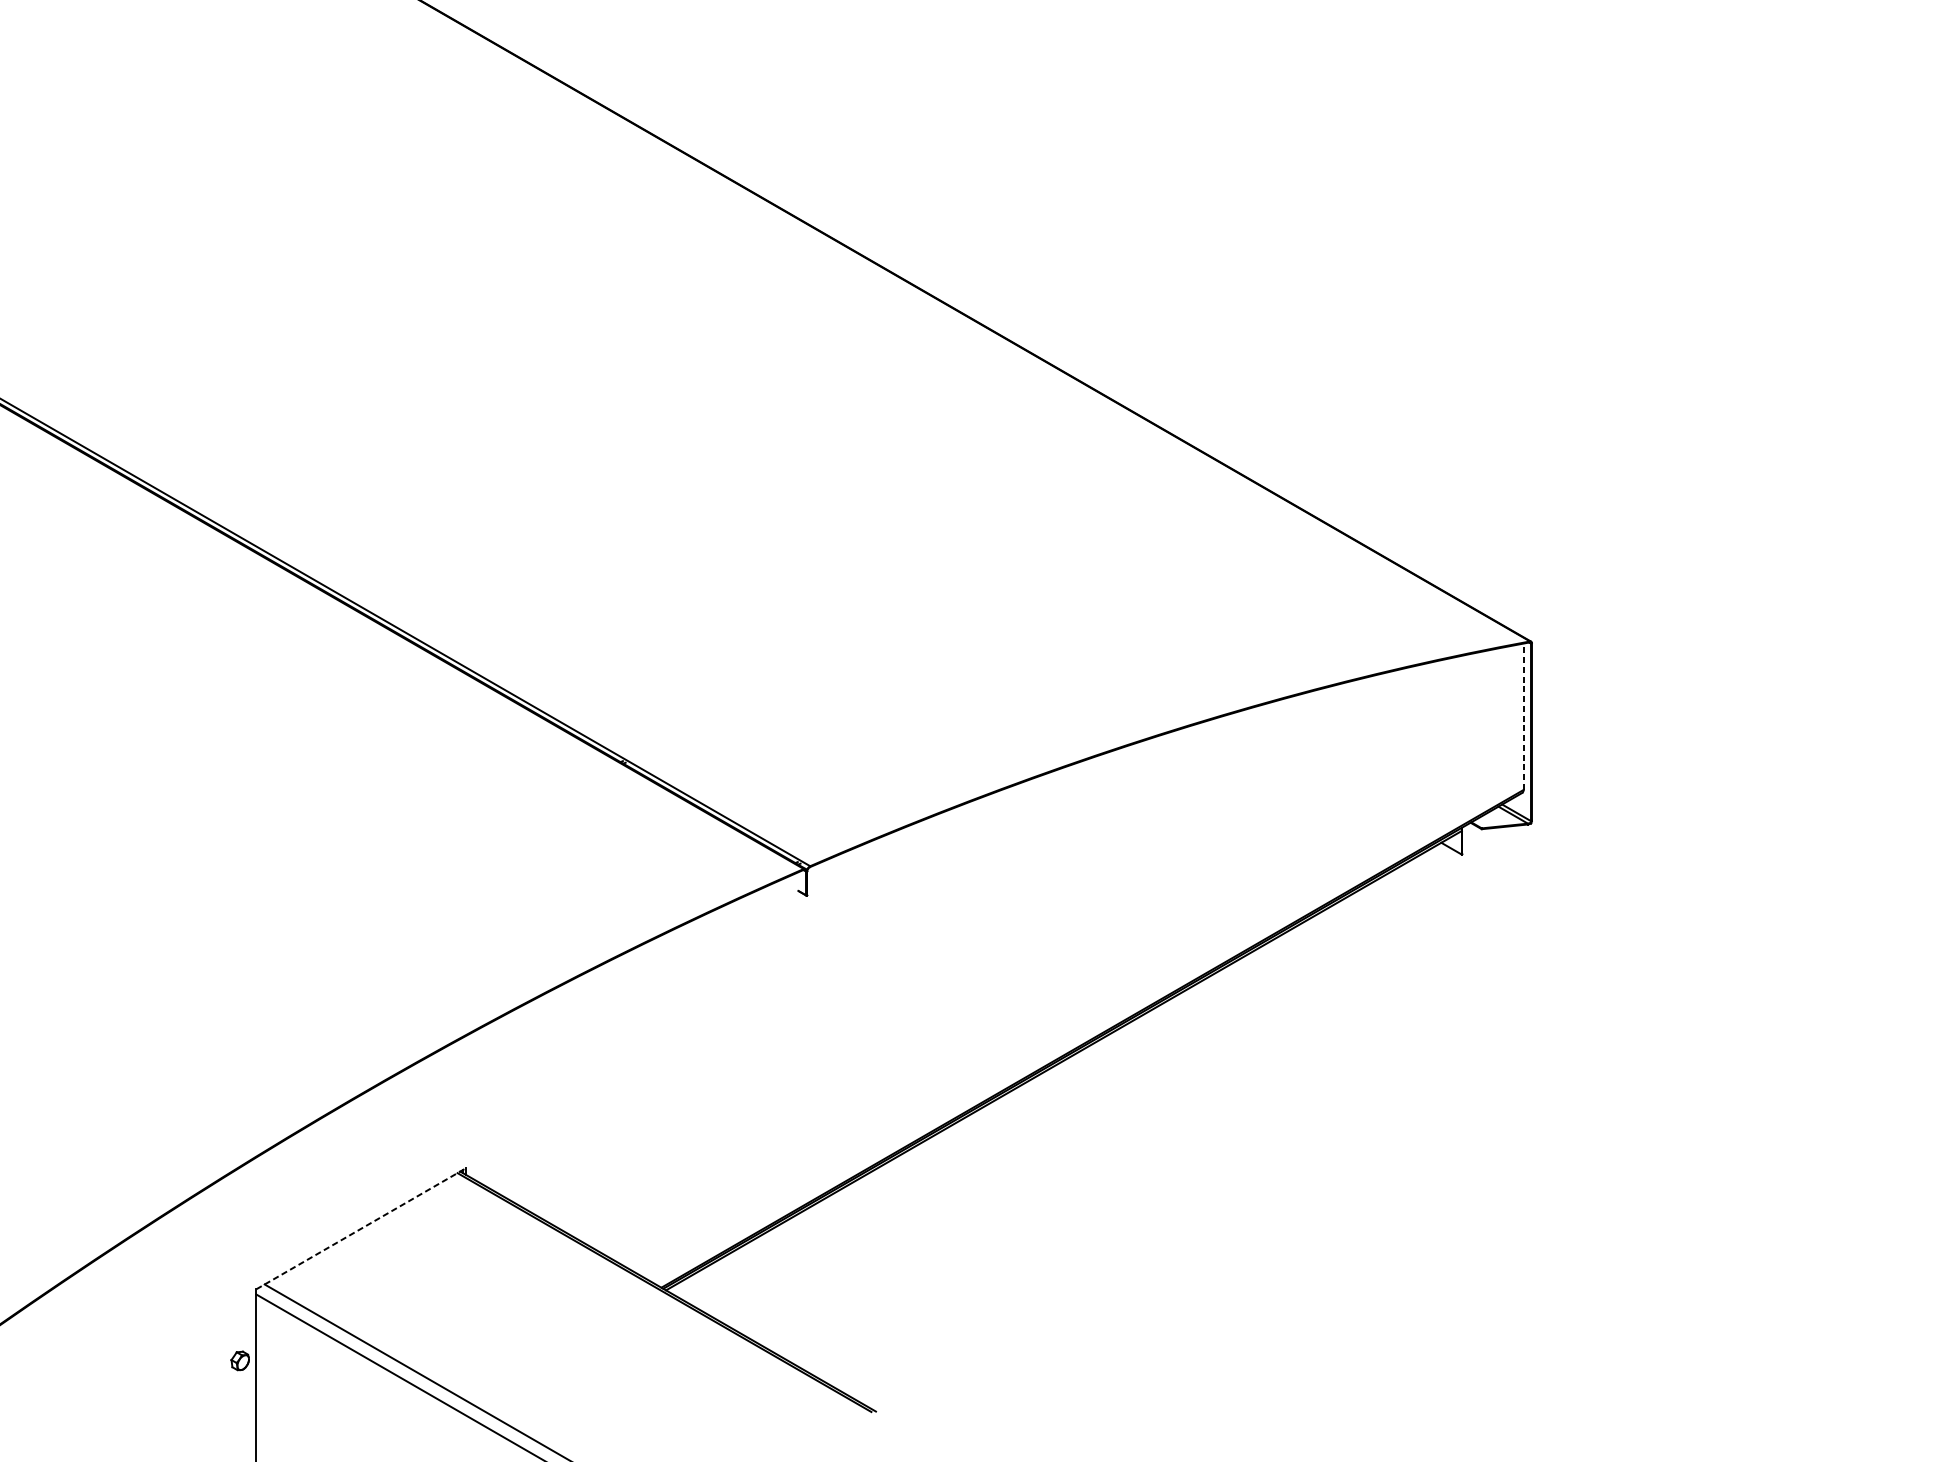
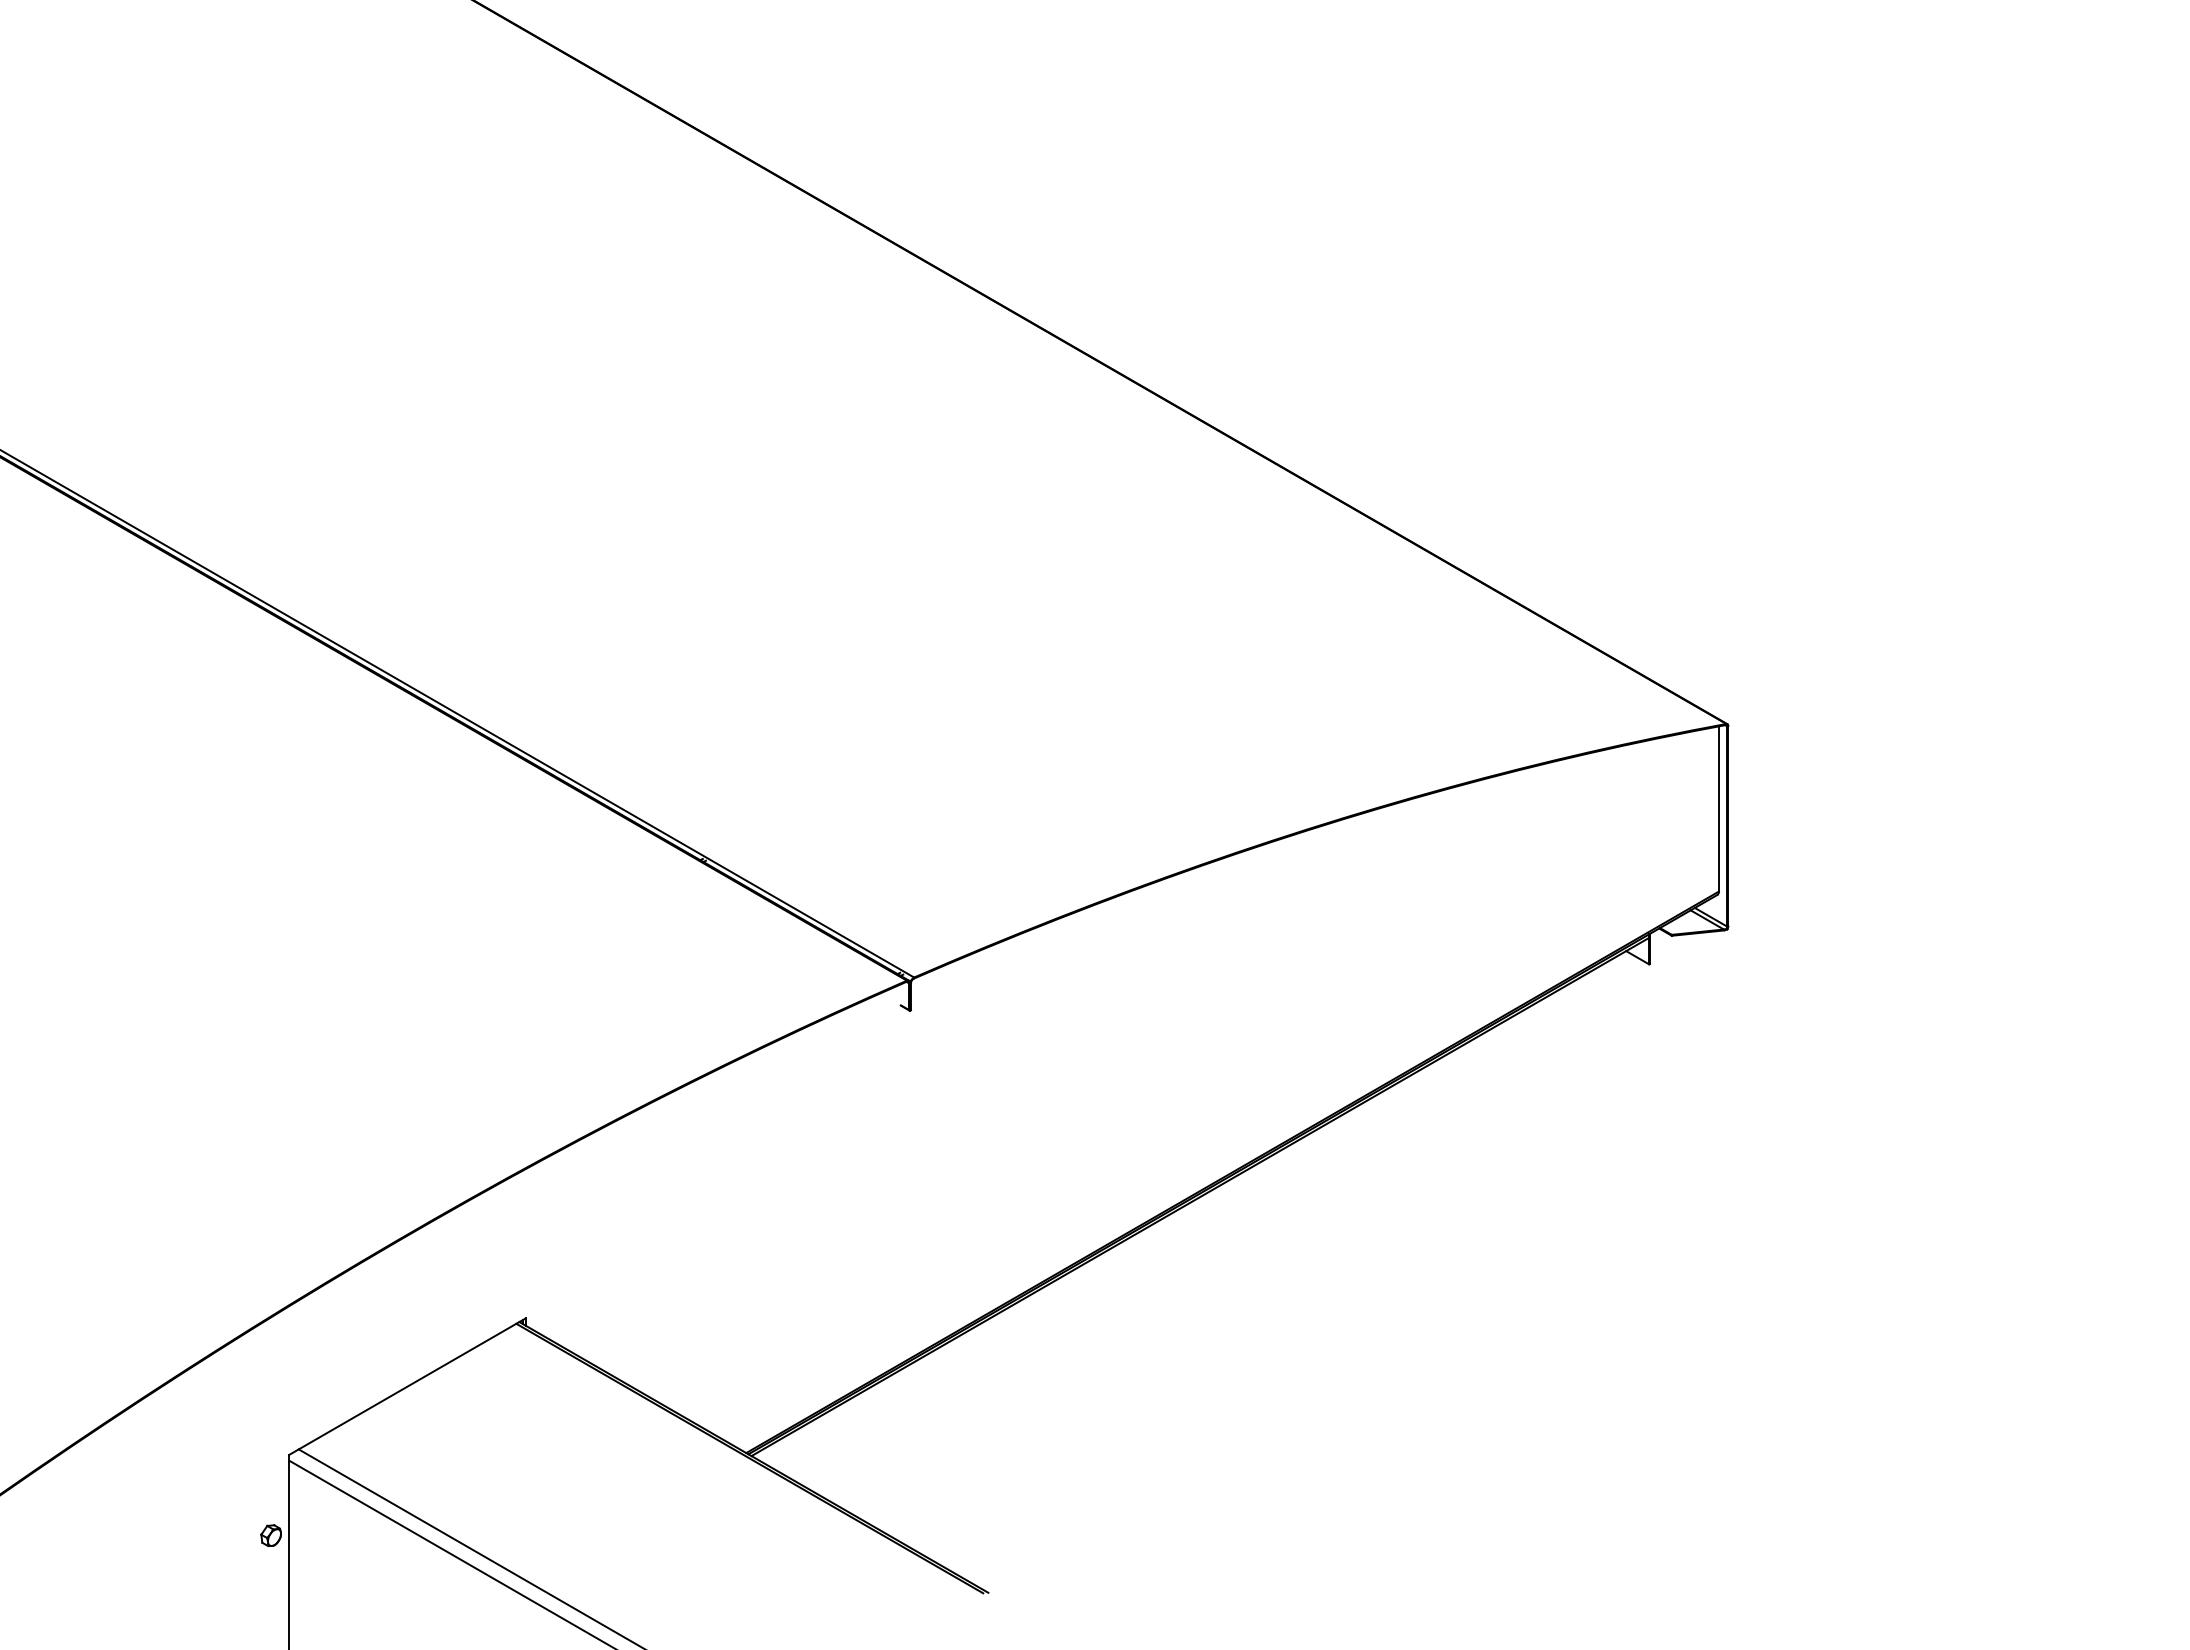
line: (1523, 716) -> (1718, 808), dashed -> solid
line: (361, 1228) -> (407, 1386), dashed -> solid

